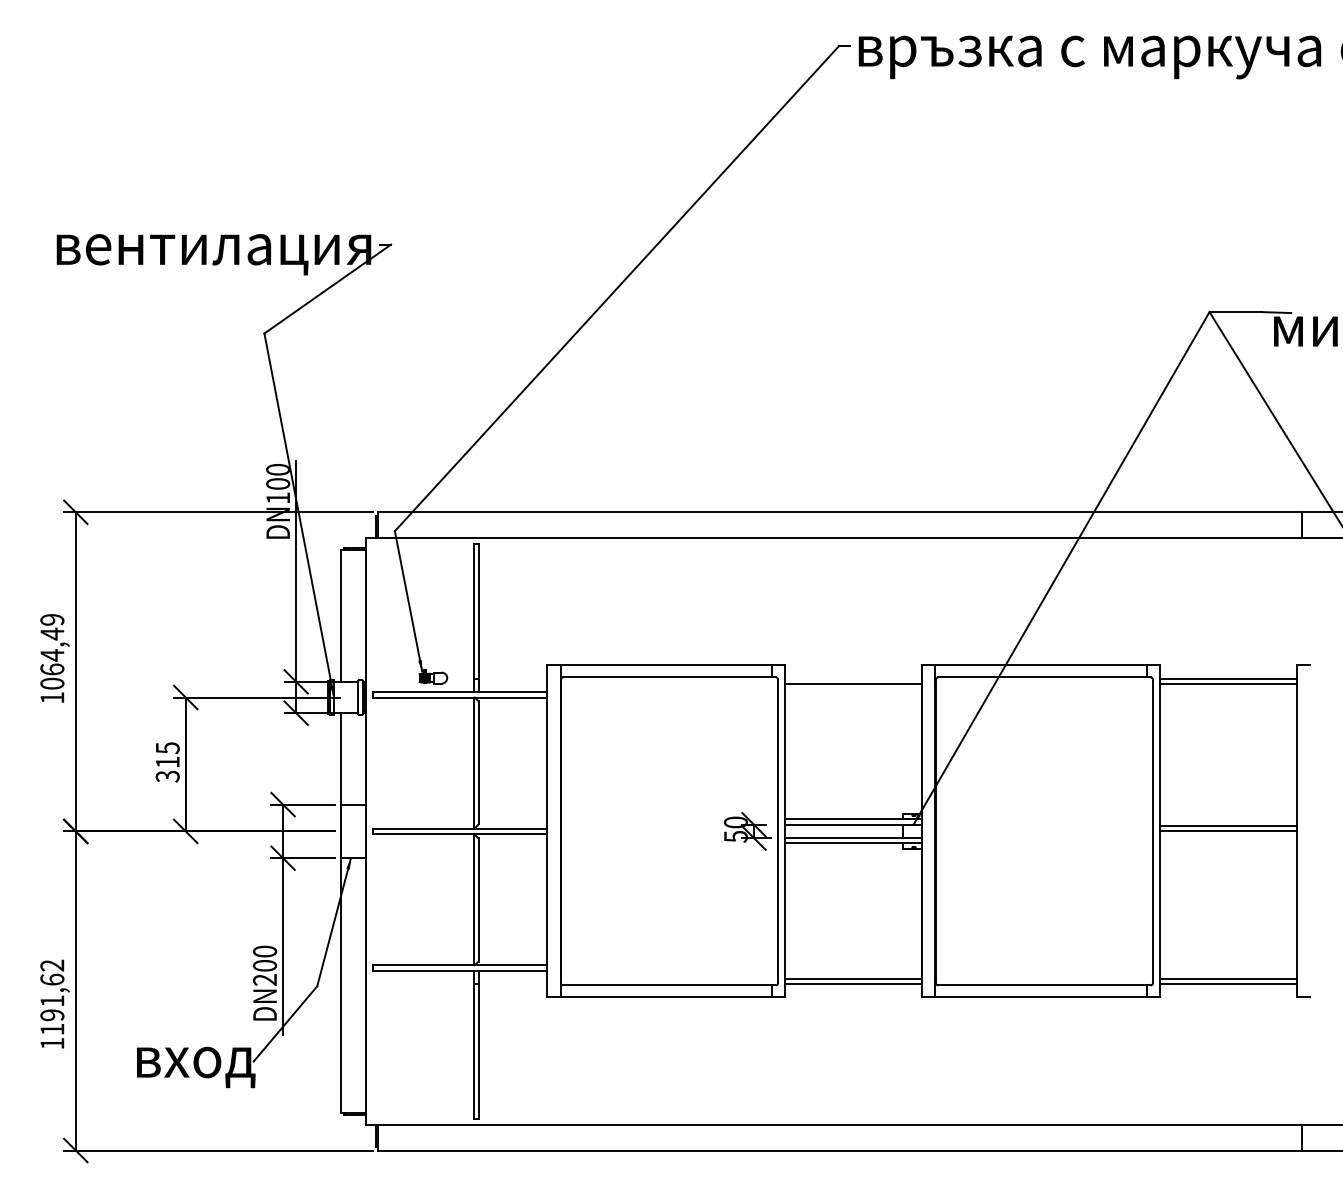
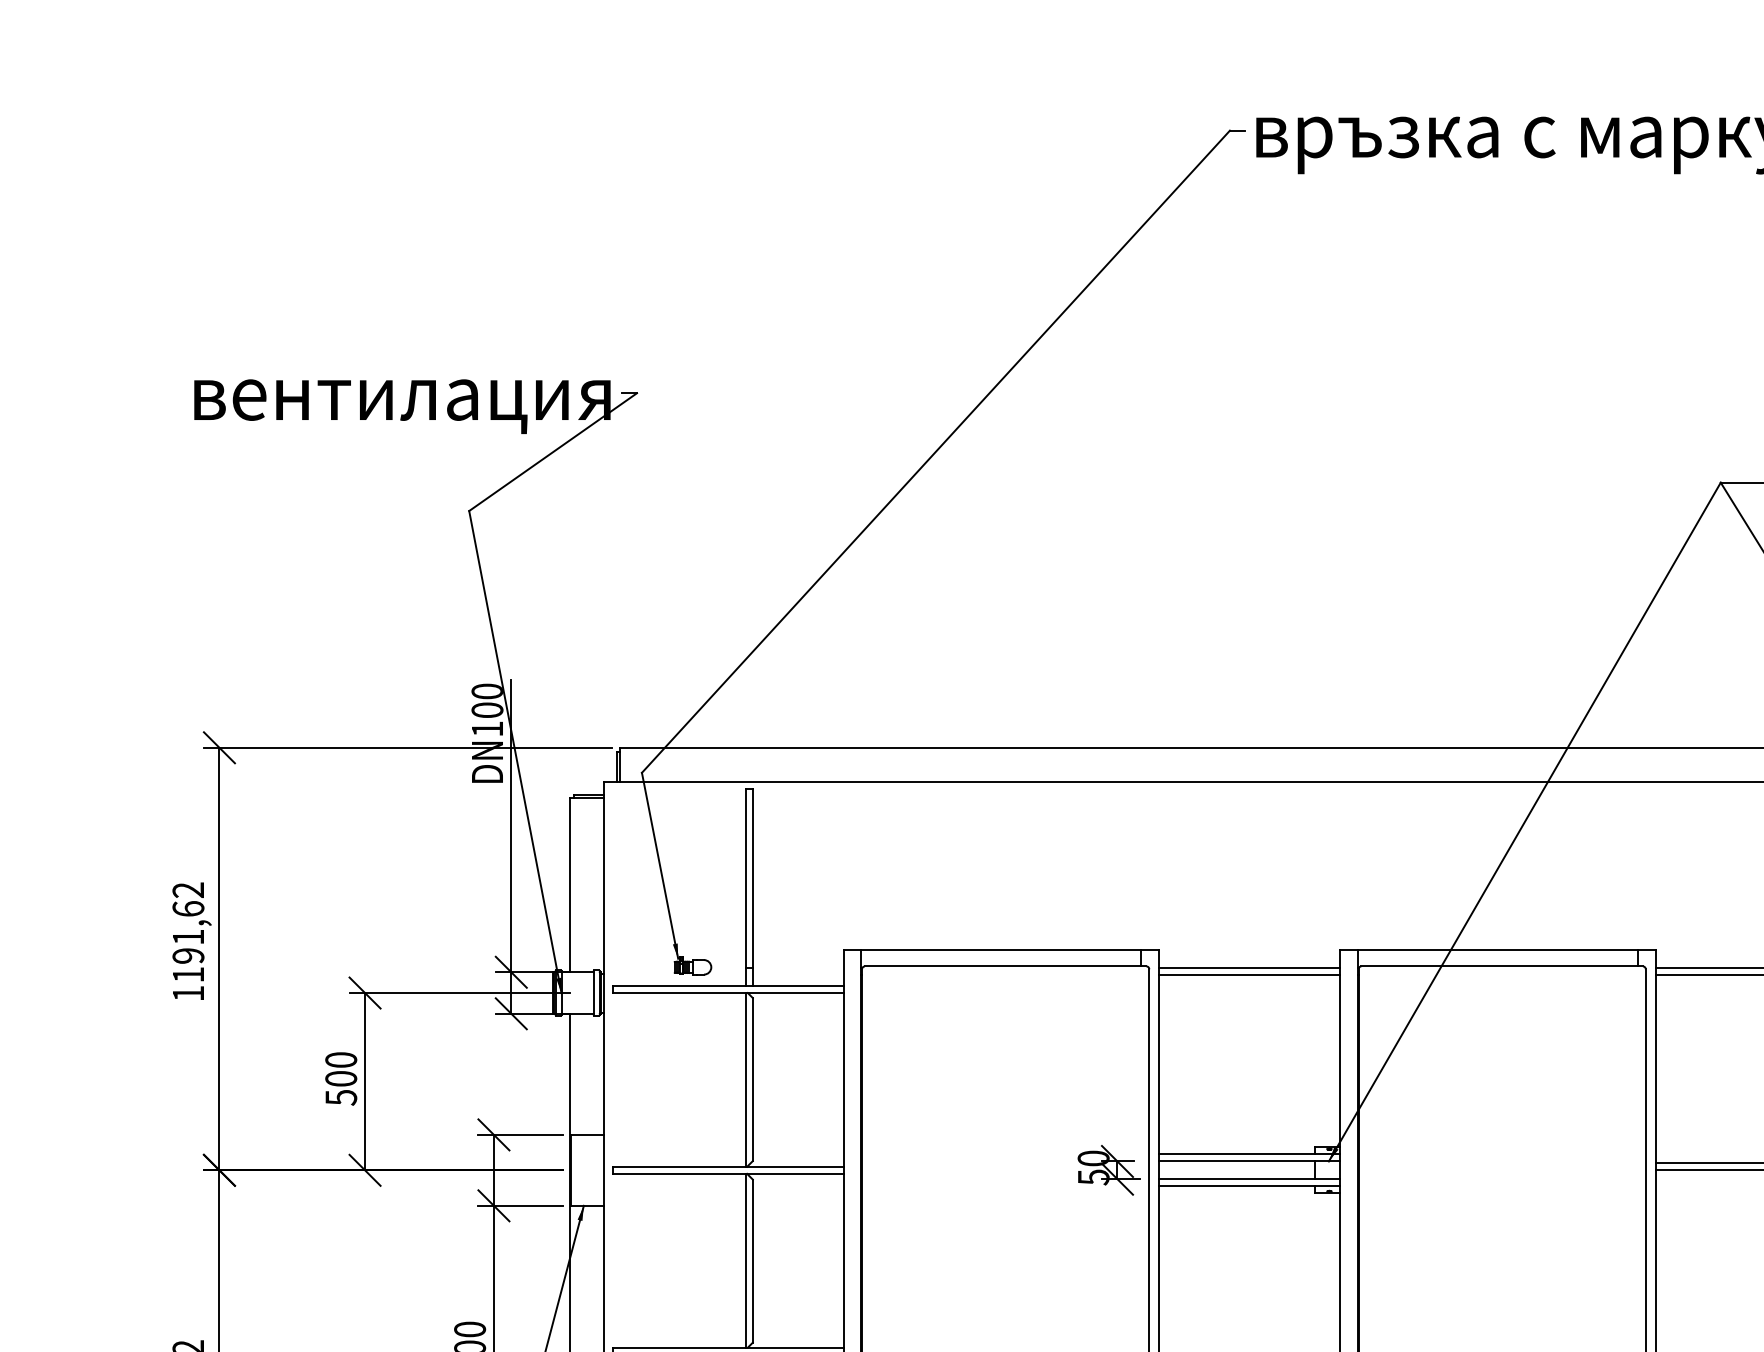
text: (52, 651) -> (188, 932), 1064,49 -> 1191,62
line: (853, 678) -> (1249, 967), added
text: (167, 761) -> (340, 1077), 315 -> 500

